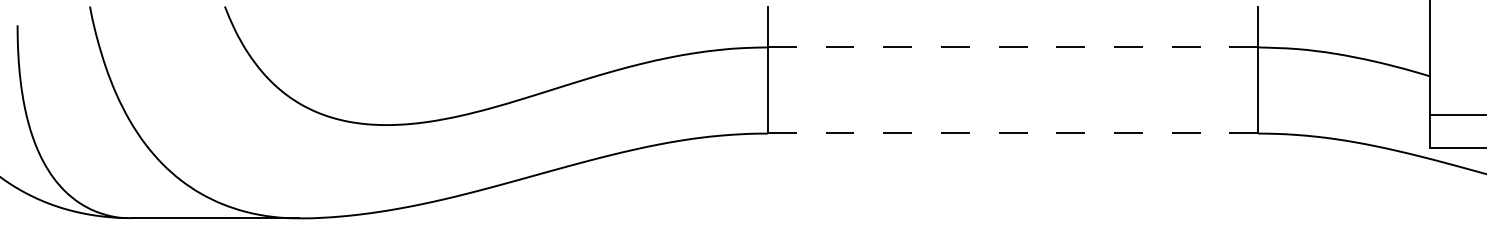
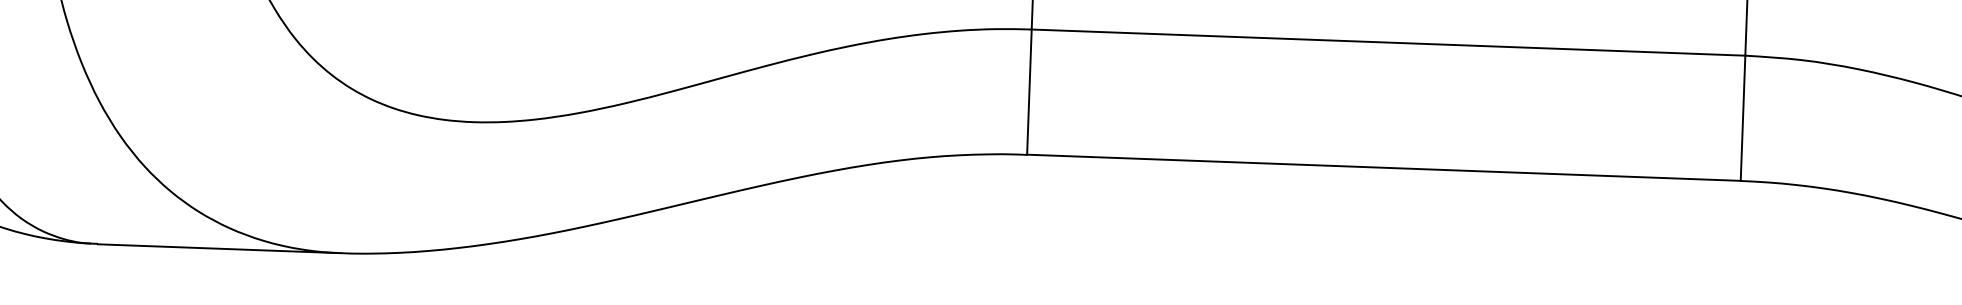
line: (1013, 47) -> (1389, 42), dashed -> solid
line: (1013, 133) -> (1384, 167), dashed -> solid

